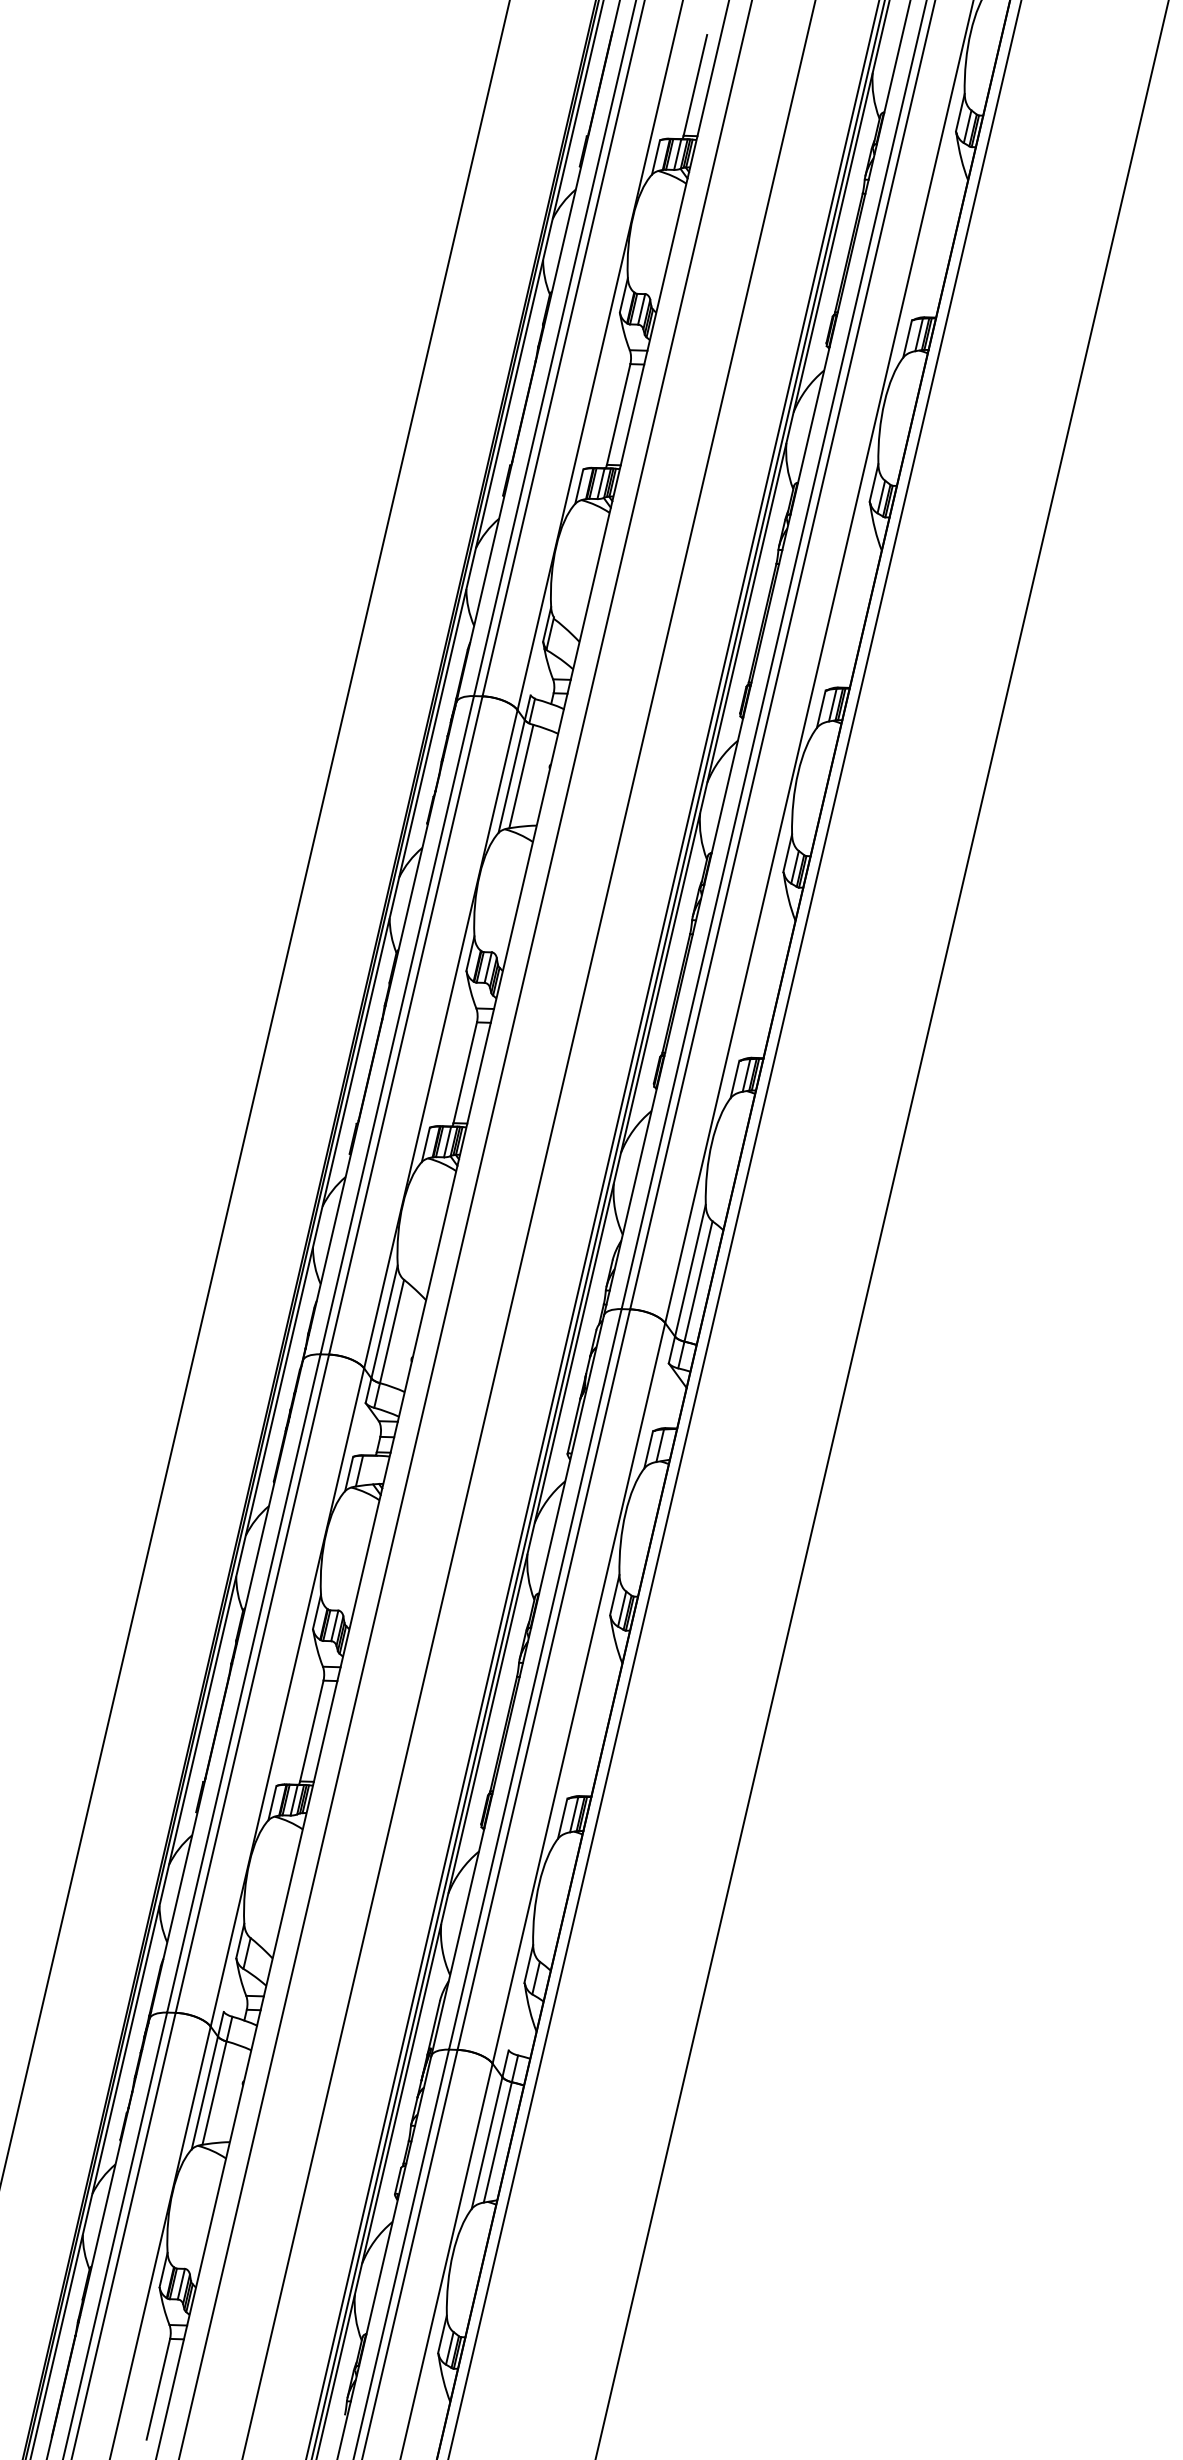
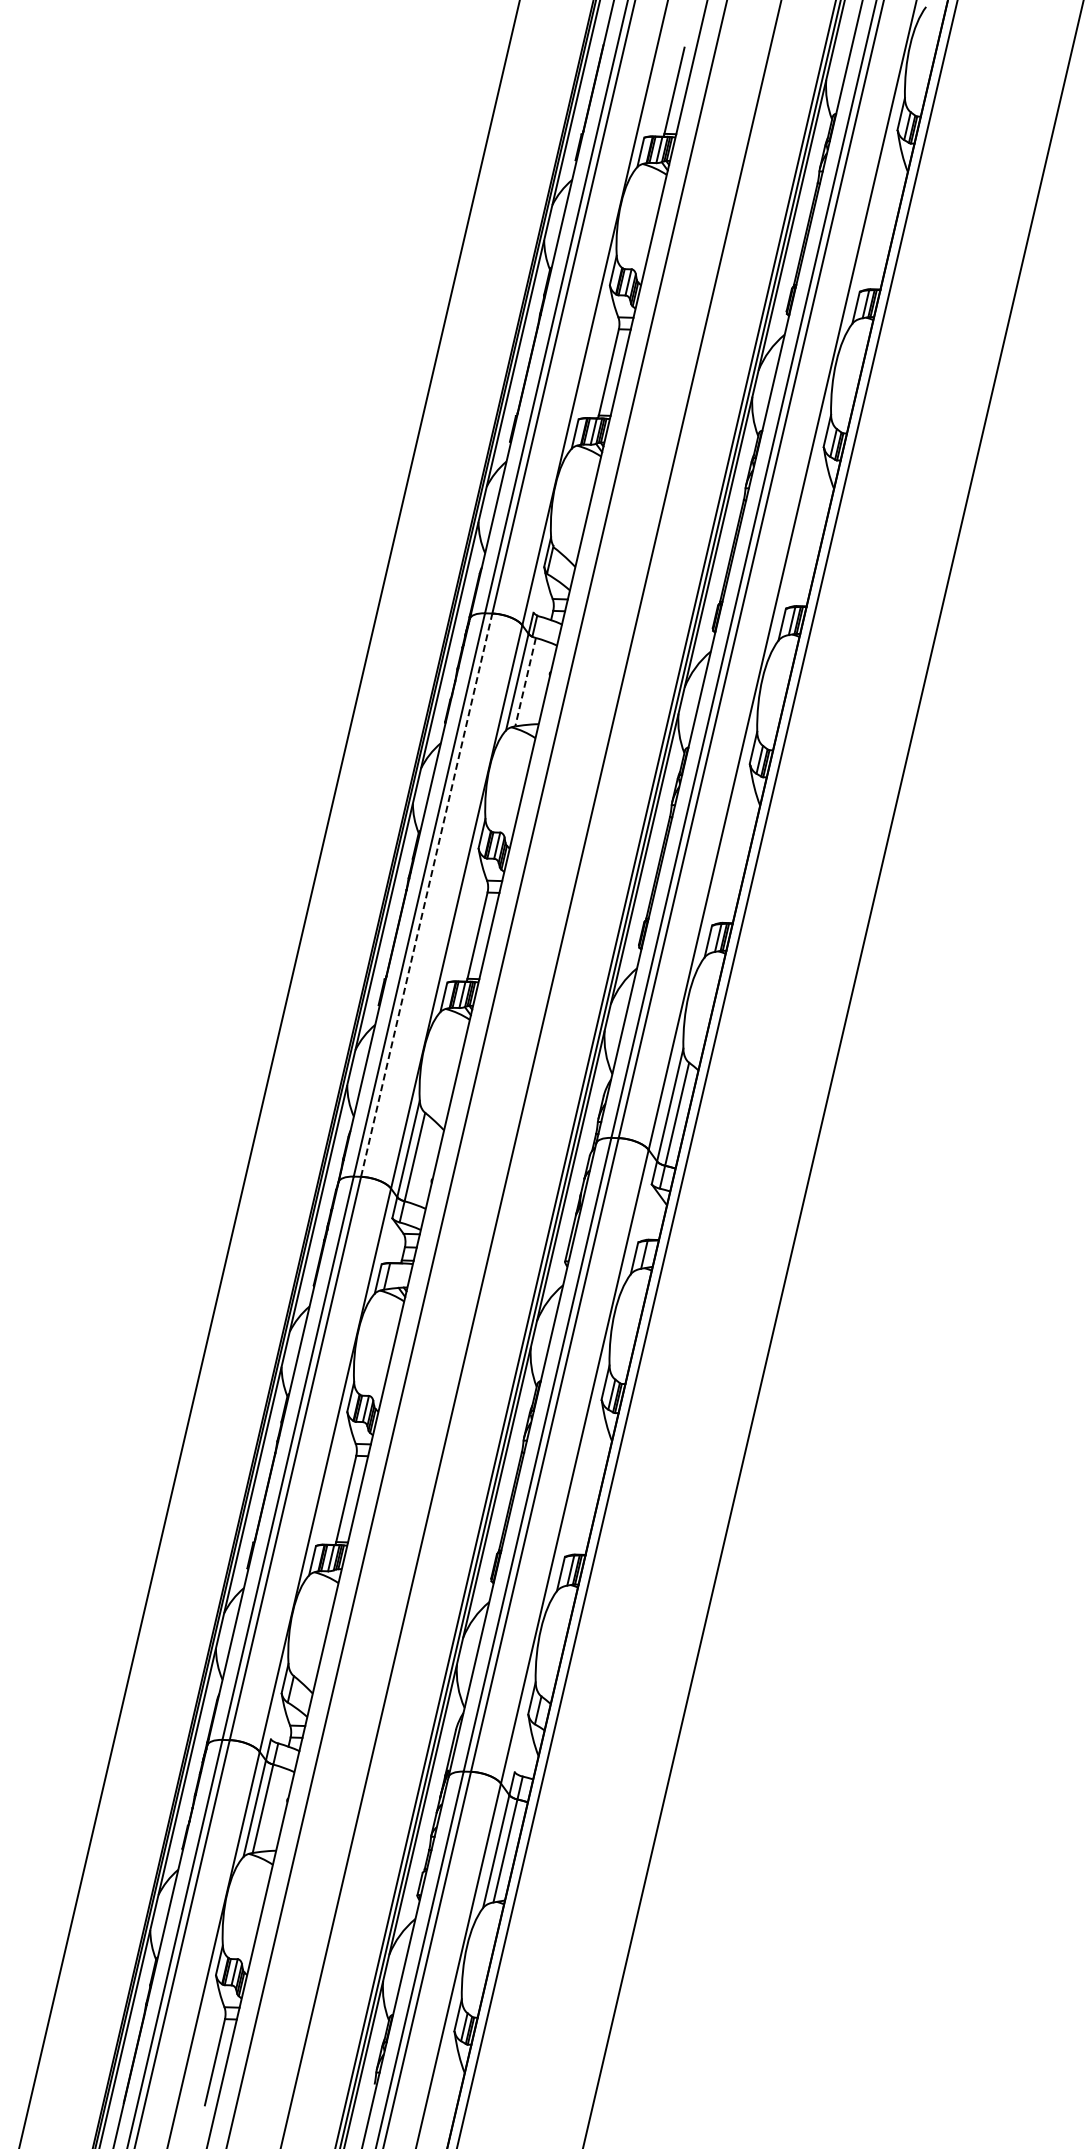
line: (521, 776) -> (525, 682), solid -> dashed
line: (405, 1024) -> (426, 894), solid -> dashed

